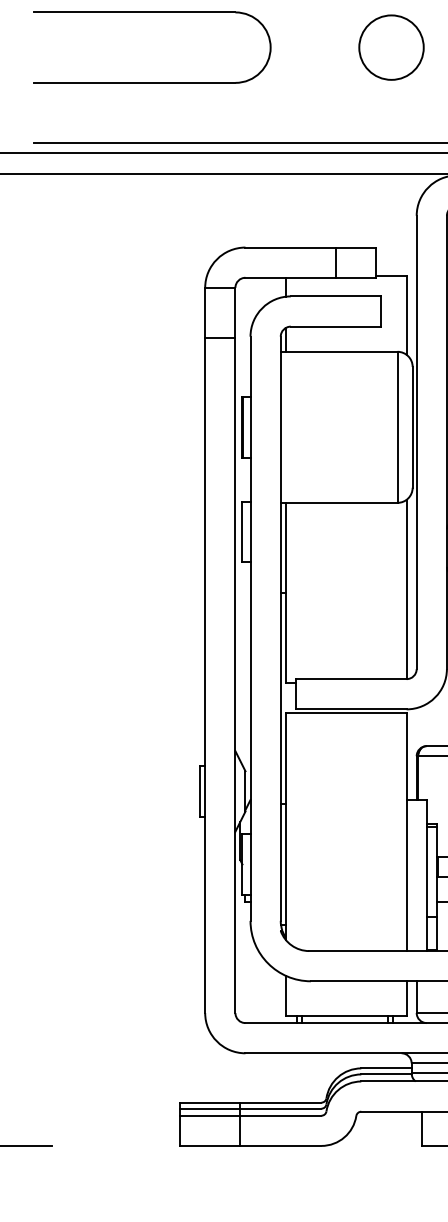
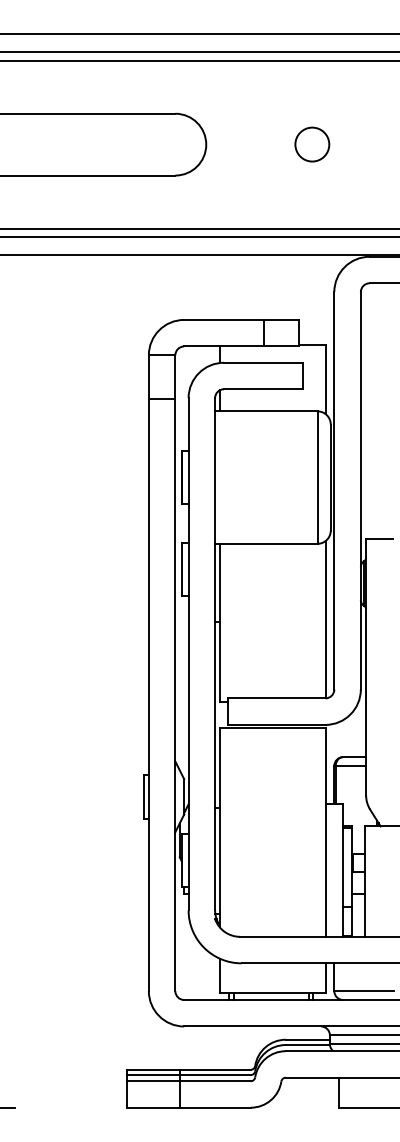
circle: (391, 47) -> (312, 144), size x0.6

